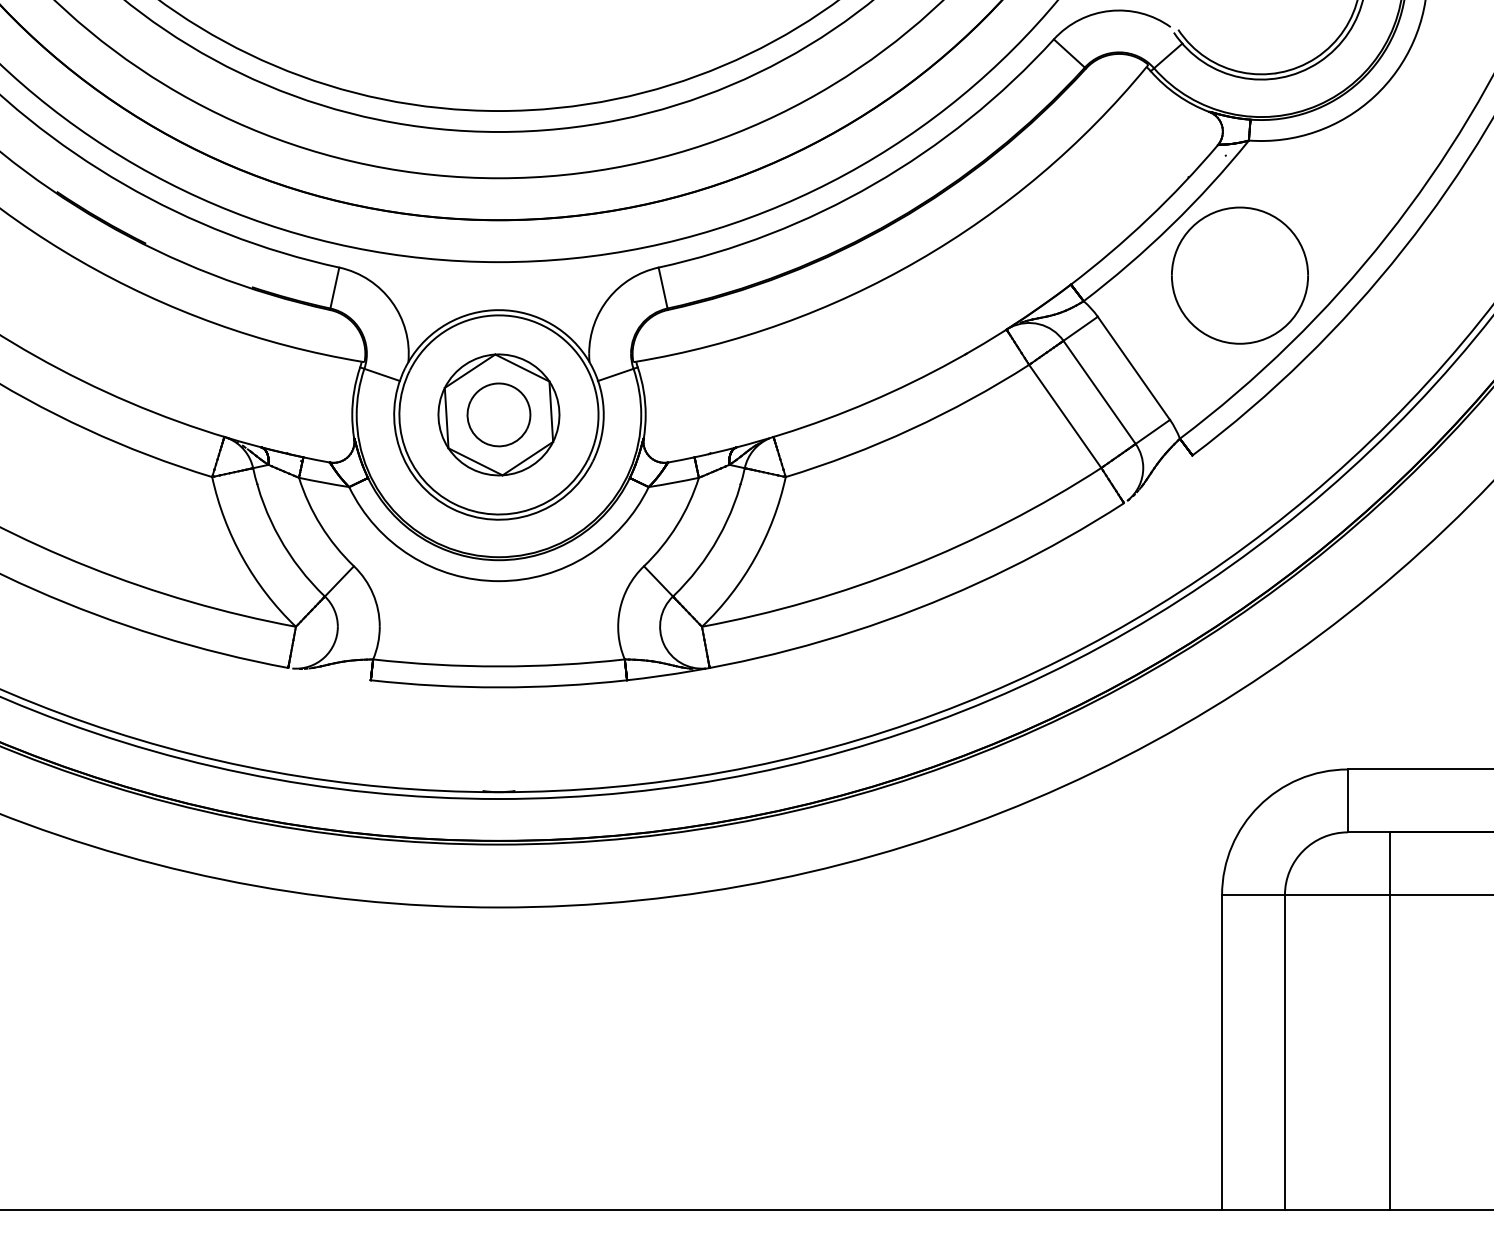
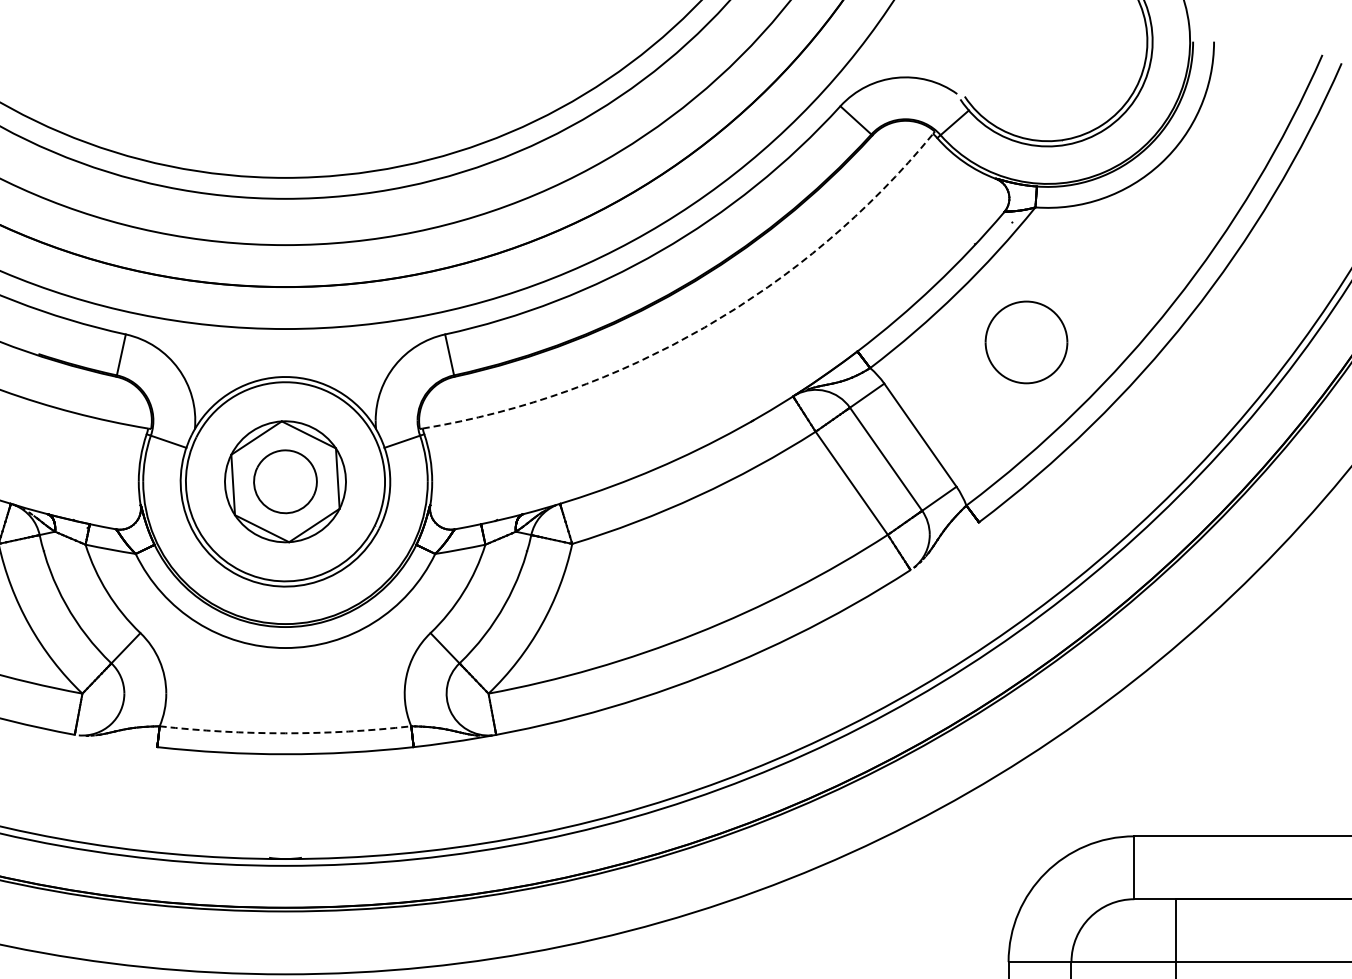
arc: (918, 260) -> (705, 327), solid -> dashed
part: (1239, 275) -> (1026, 342), size x0.6
arc: (498, 666) -> (285, 733), solid -> dashed

